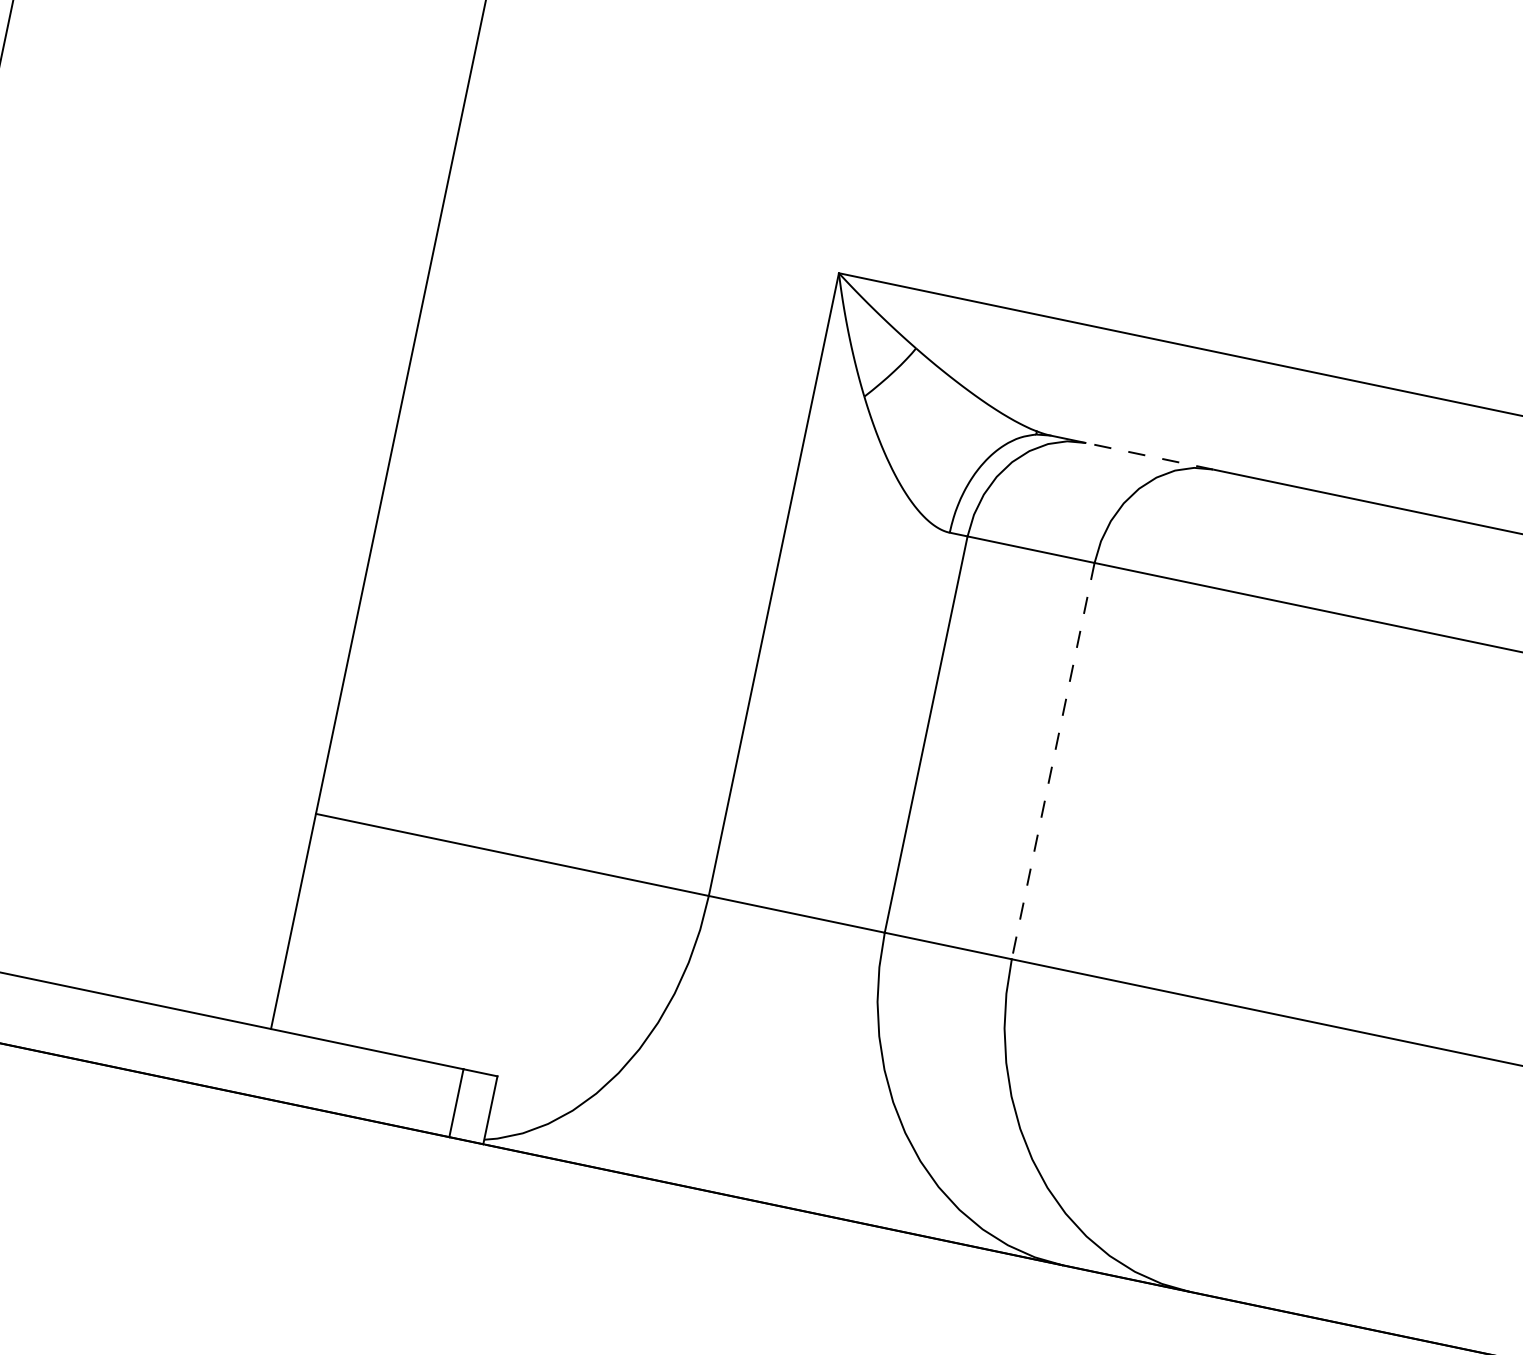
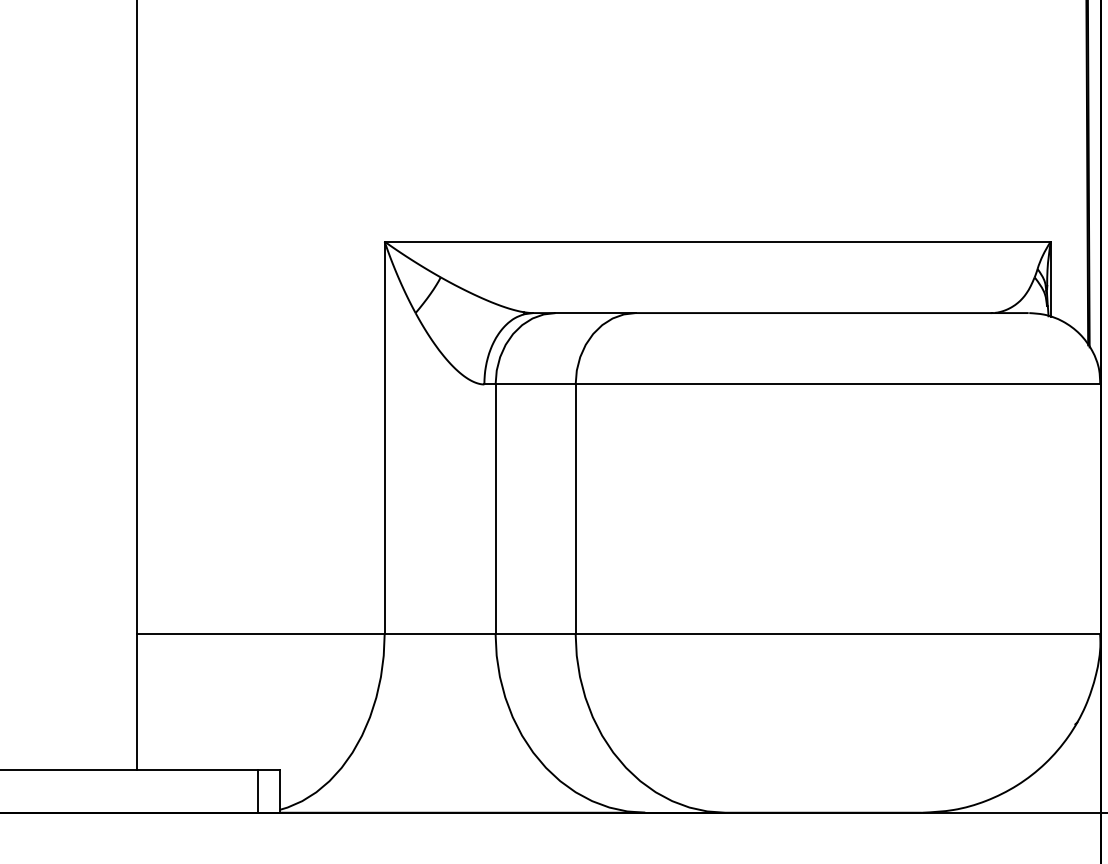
line: (1149, 456) -> (595, 313), dashed -> solid
line: (1052, 761) -> (575, 509), dashed -> solid

